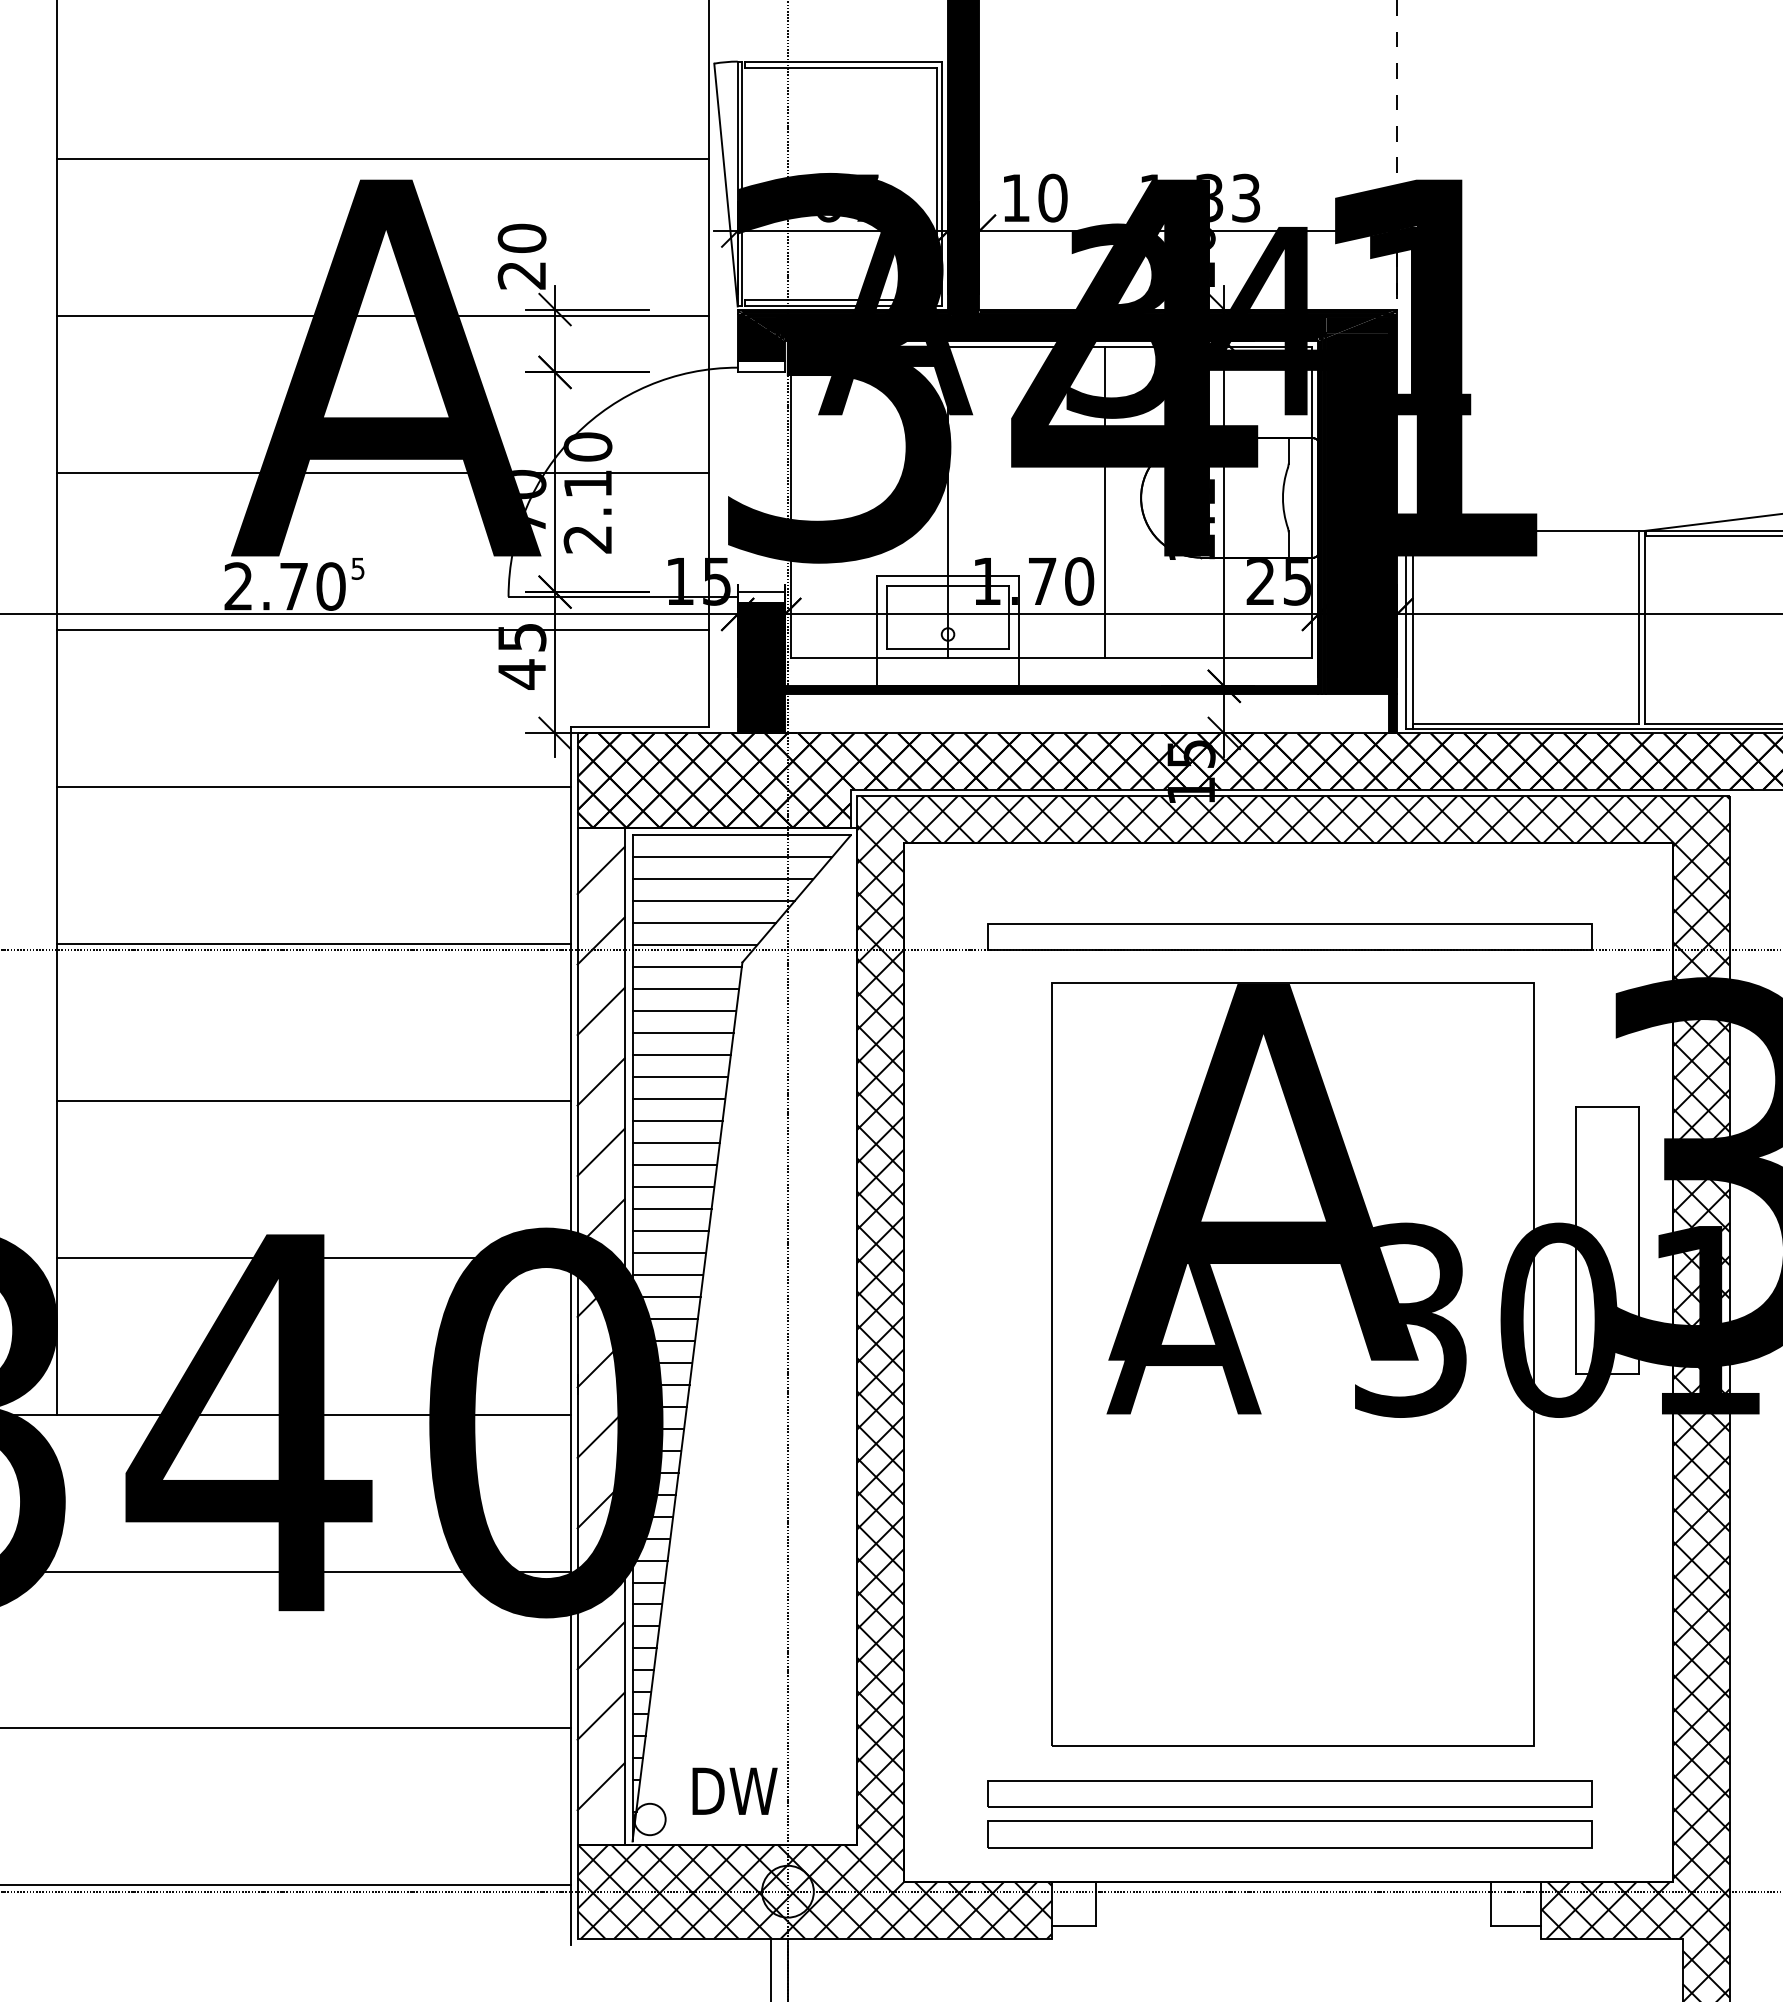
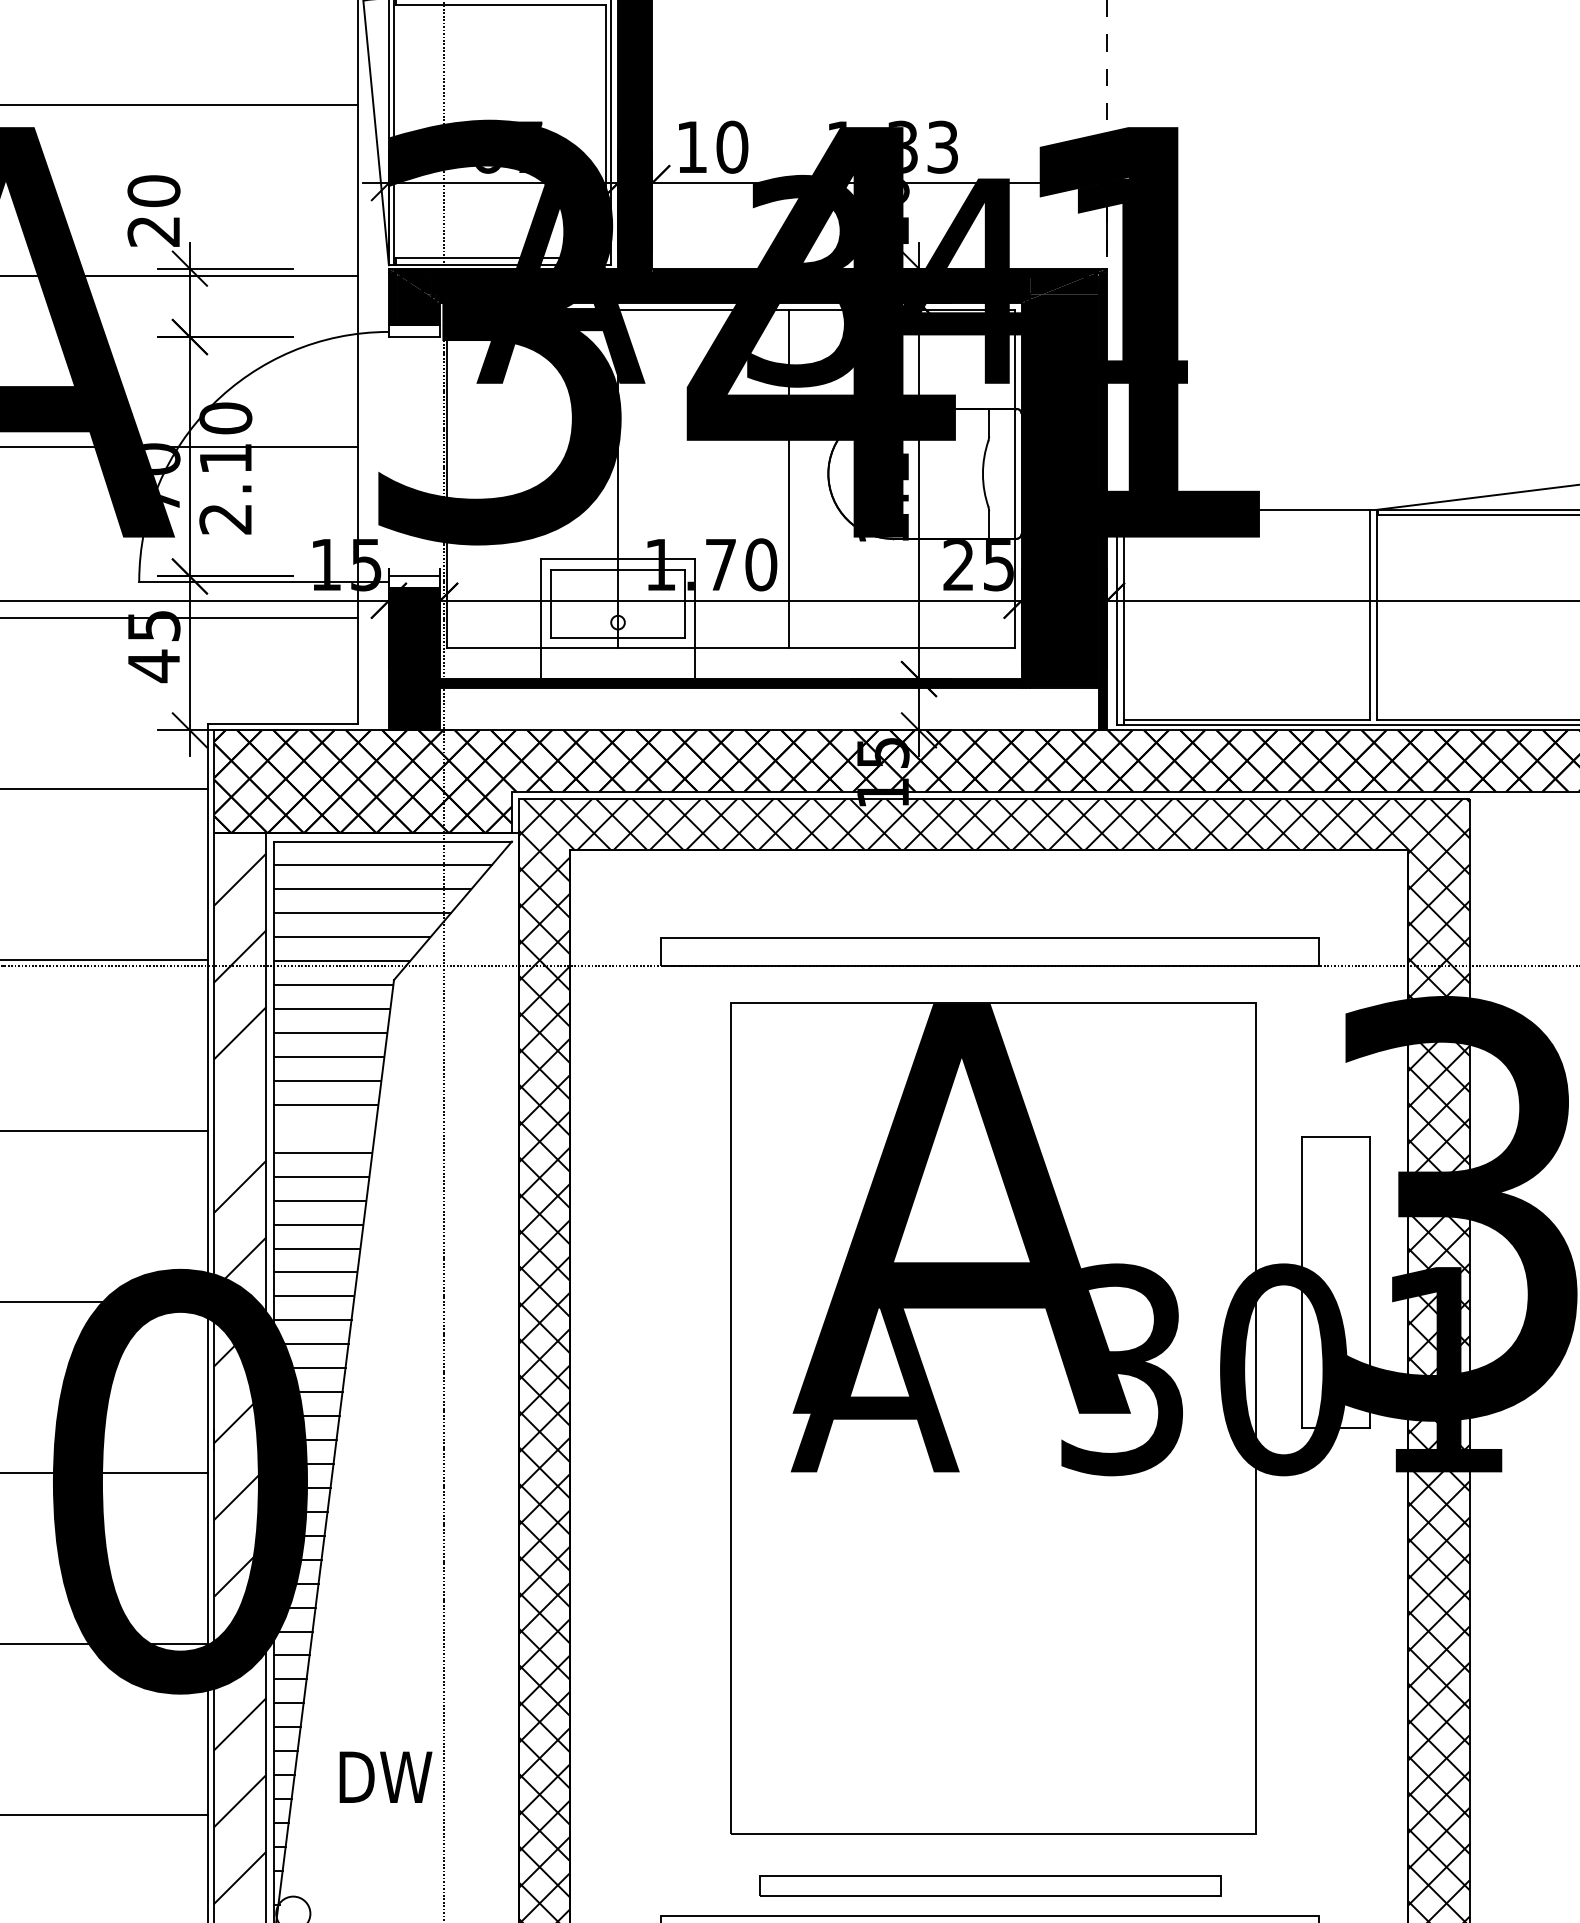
line: (600, 1081) -> (239, 1109), removed
line: (678, 1099) -> (324, 1129), removed
text: (734, 1790) -> (385, 1776), moved
part: (1289, 1793) -> (990, 1885), size x0.7

